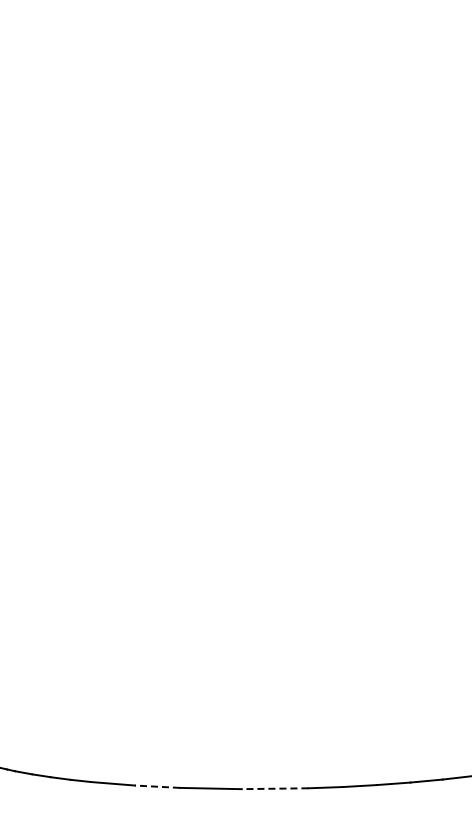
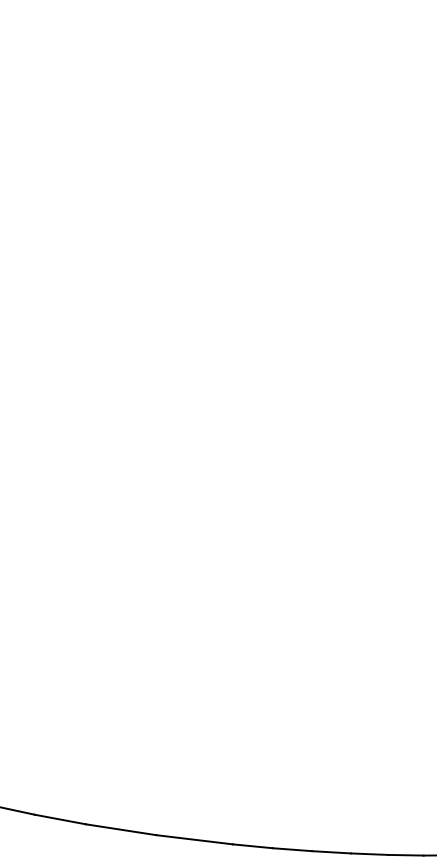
line: (157, 786) -> (60, 819), dashed -> solid
line: (274, 788) -> (194, 839), dashed -> solid

